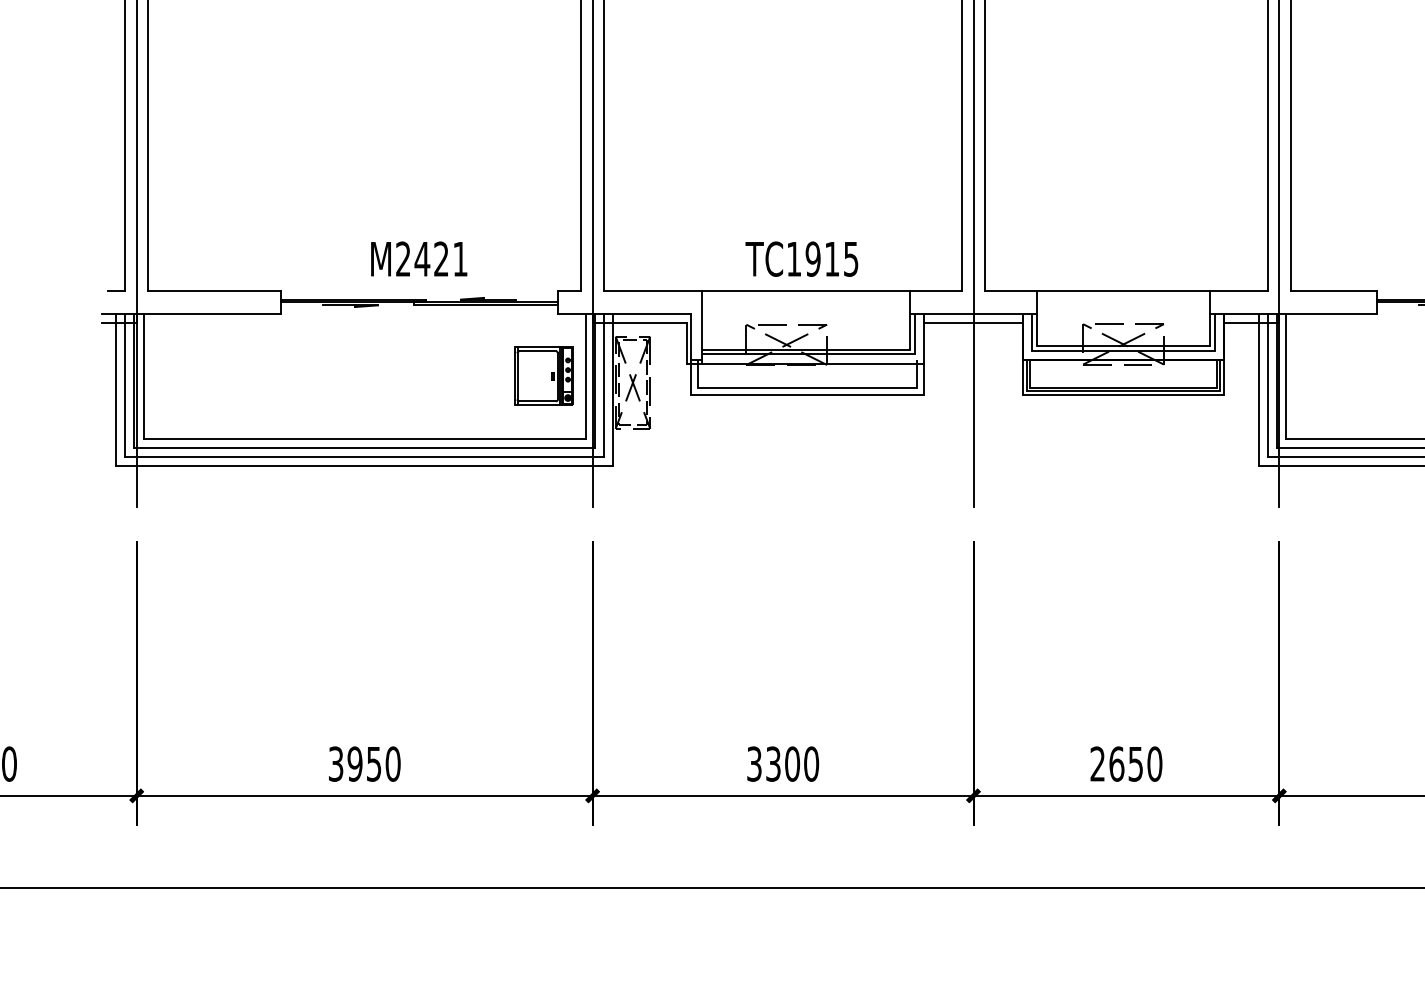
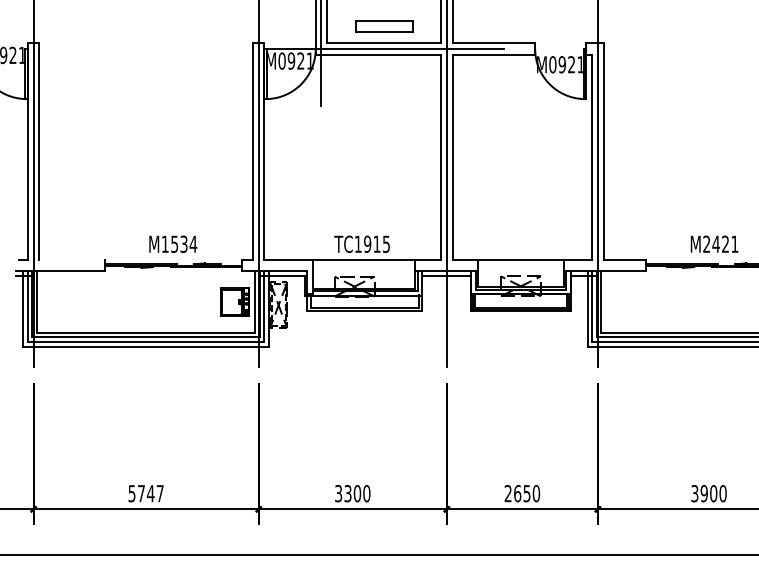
text: (432, 257) -> (179, 243), M2421 -> M1534
line: (213, 289) -> (71, 259), removed
text: (363, 763) -> (145, 493), 3950 -> 5747

